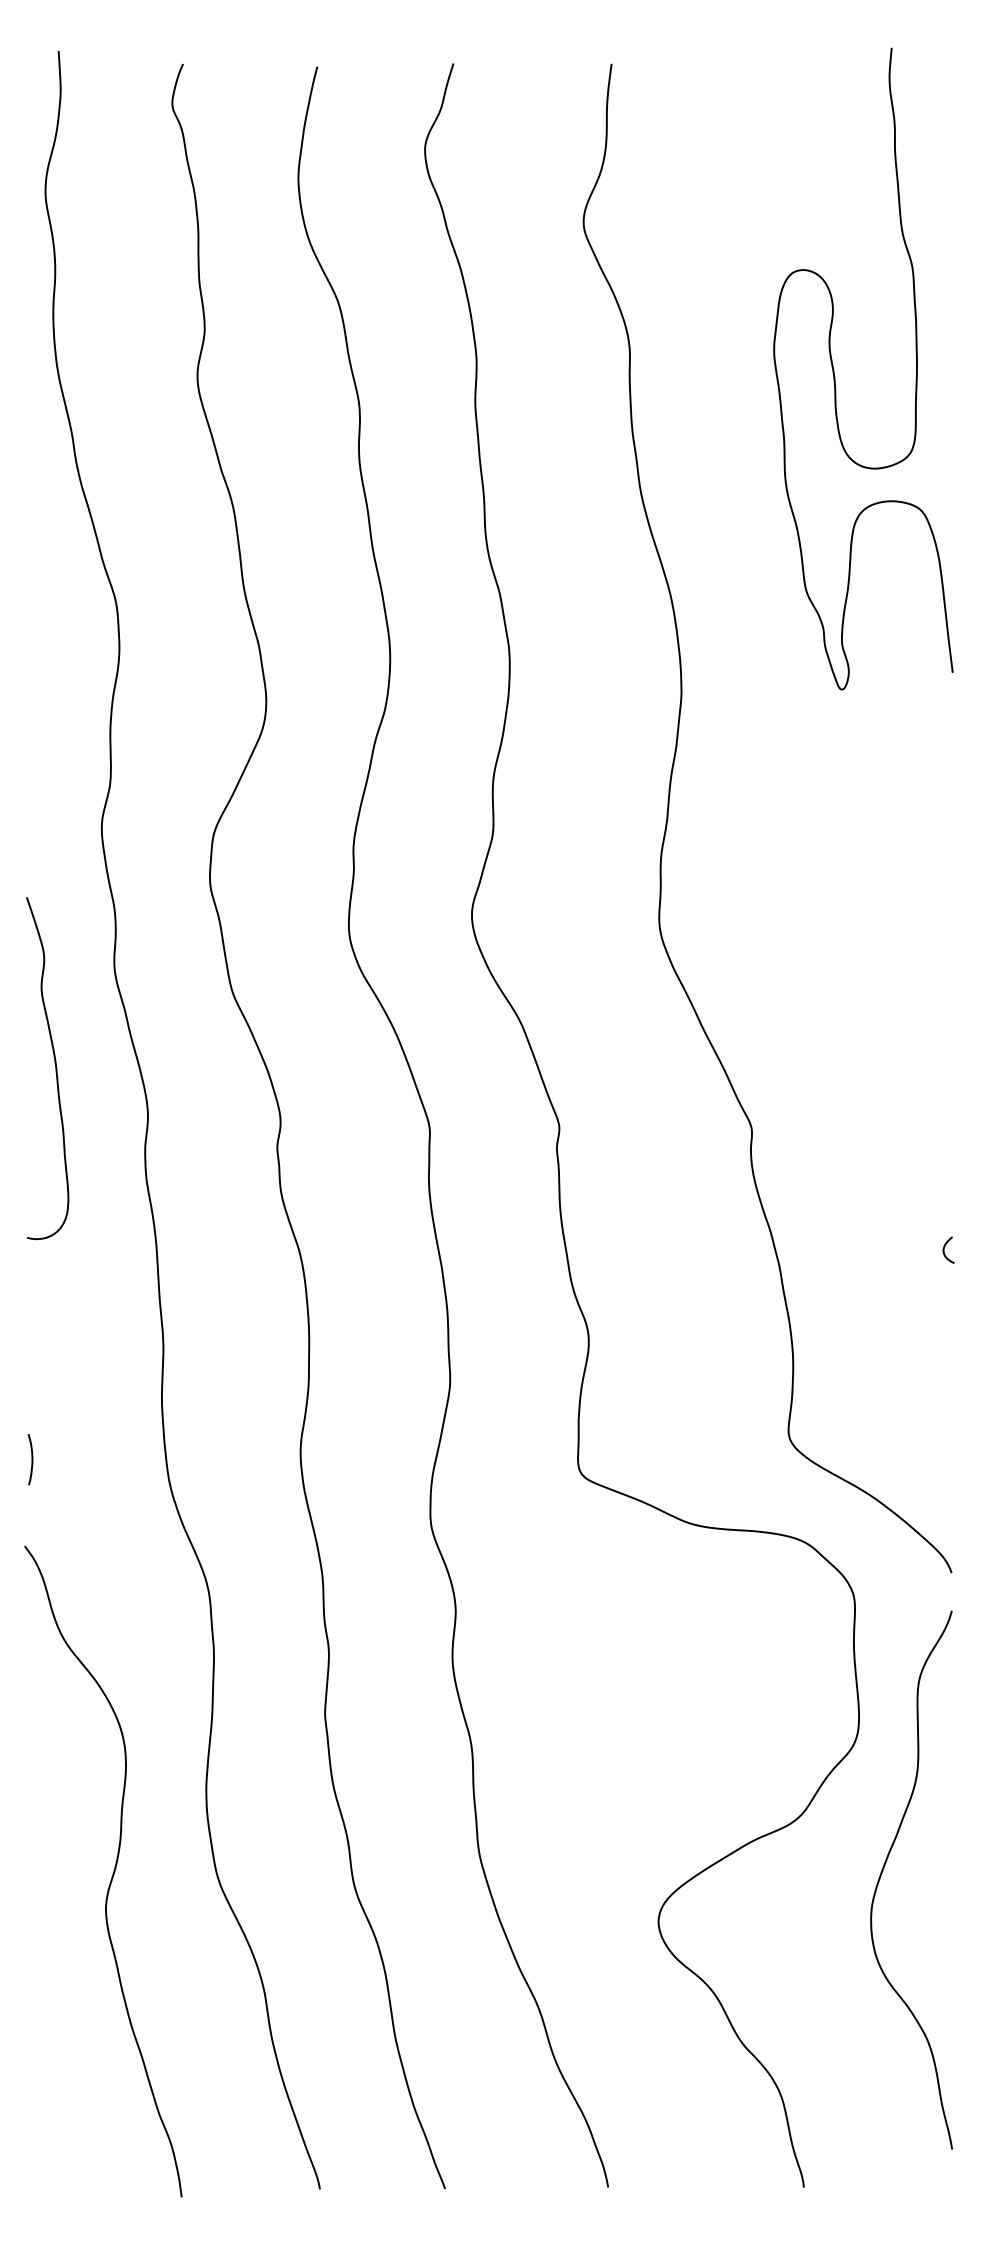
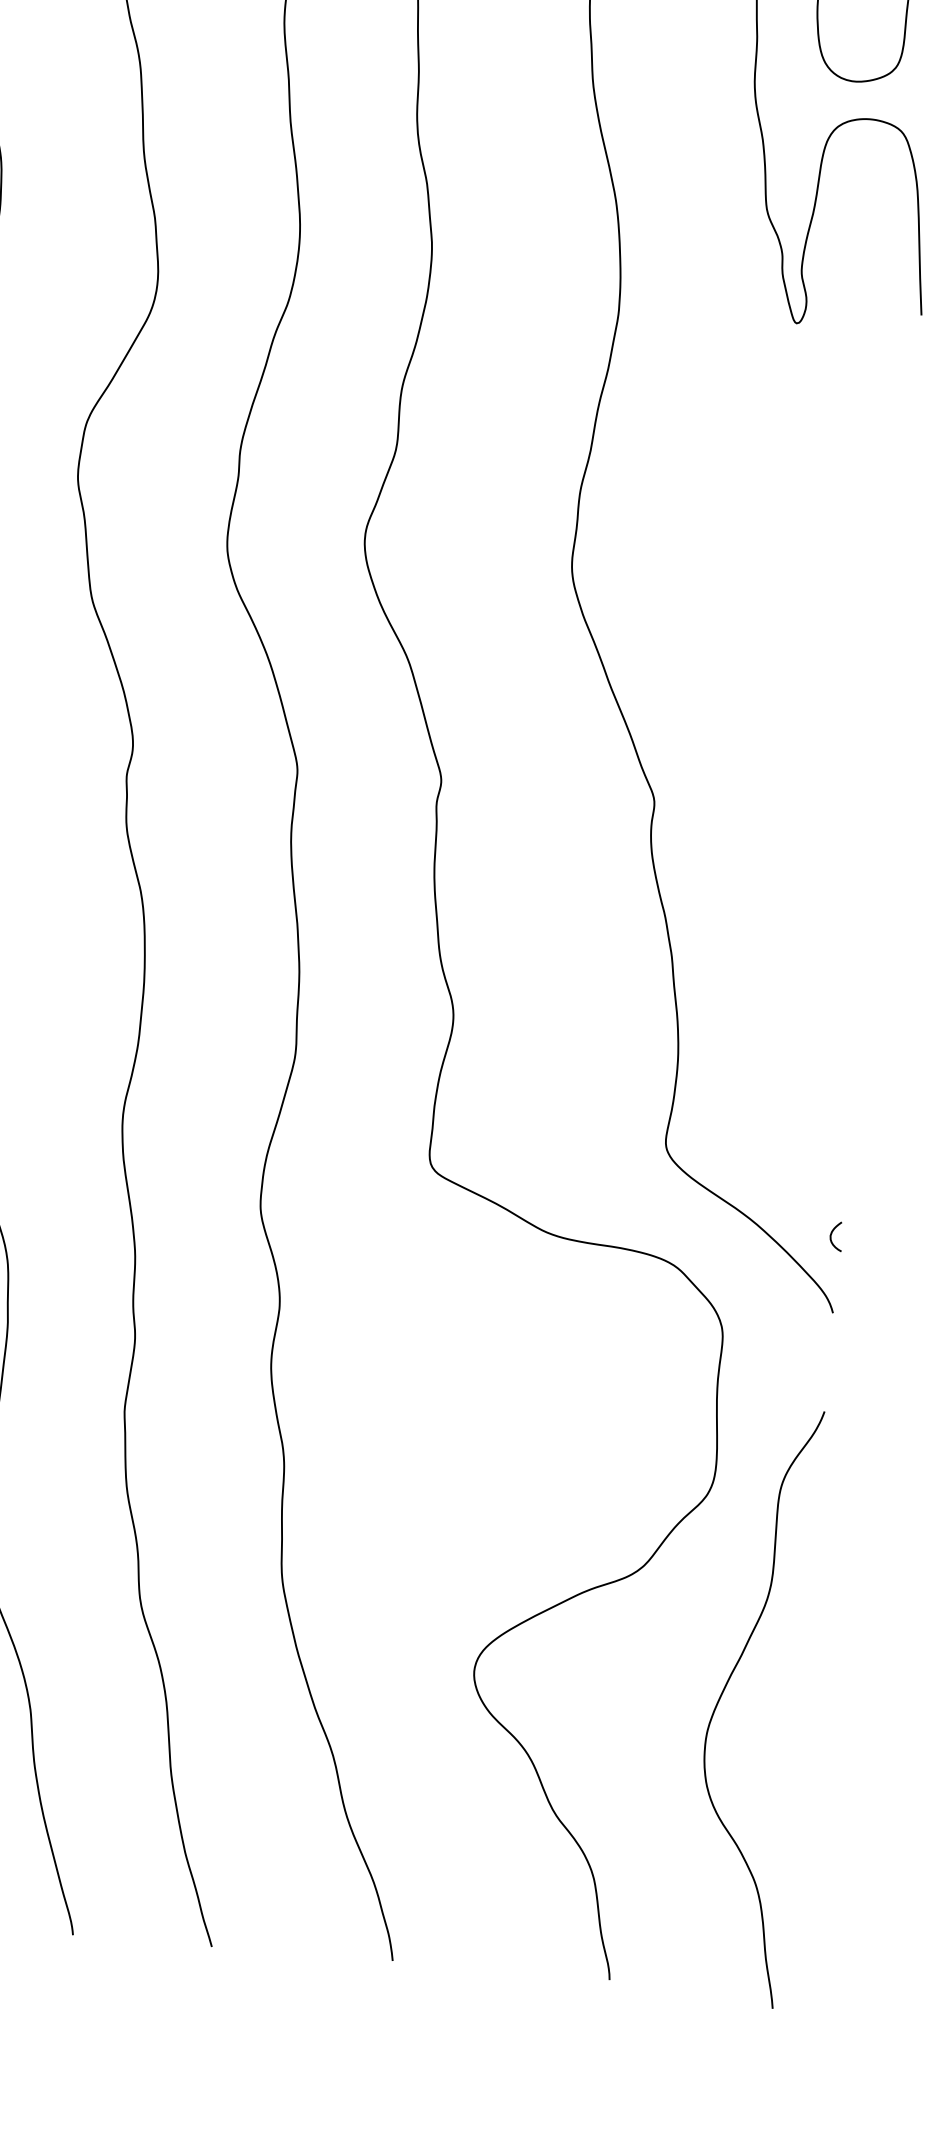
curve: (944, 1249) -> (831, 1235), moved
curve: (883, 1871) -> (723, 1693), moved

